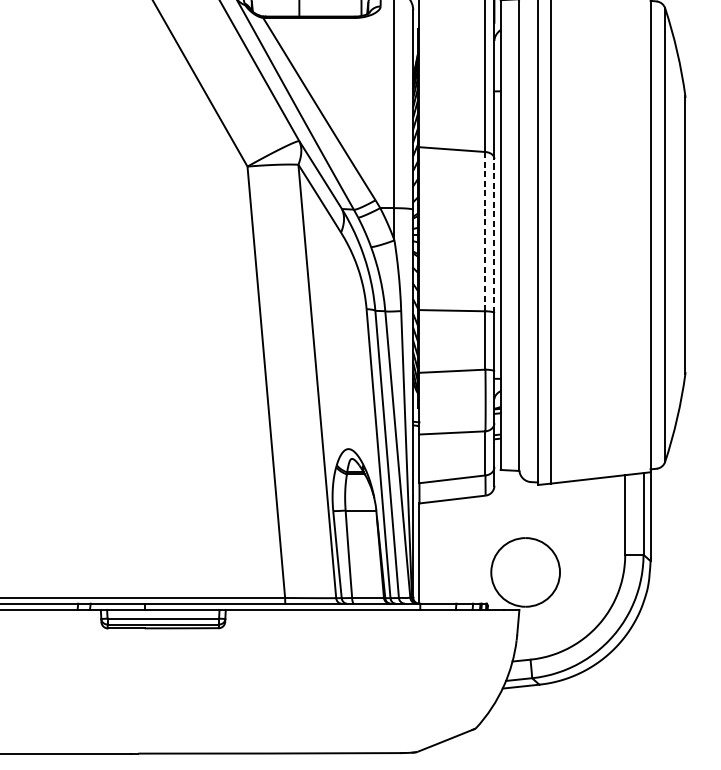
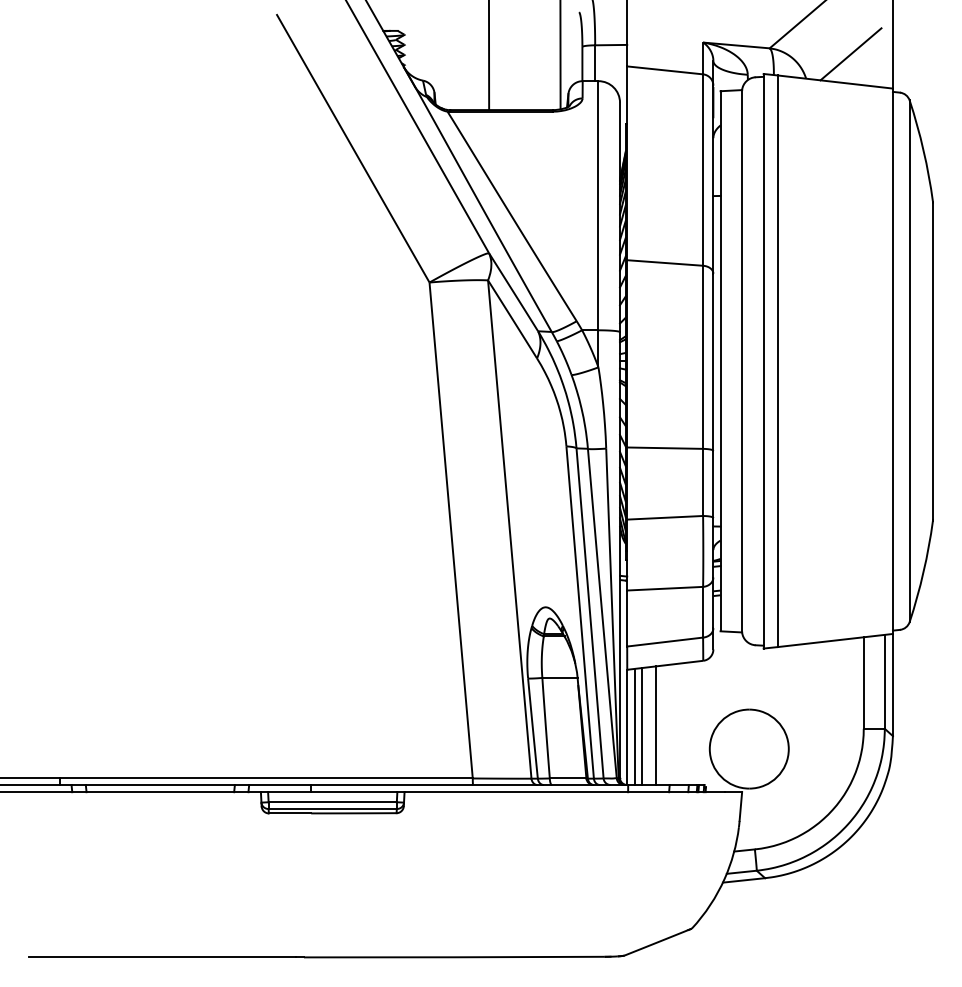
line: (485, 231) -> (703, 357), dashed -> solid
line: (494, 236) -> (713, 362), dashed -> solid
line: (444, 551) -> (655, 725), added
line: (426, 552) -> (635, 726), added
line: (431, 552) -> (641, 726), added

